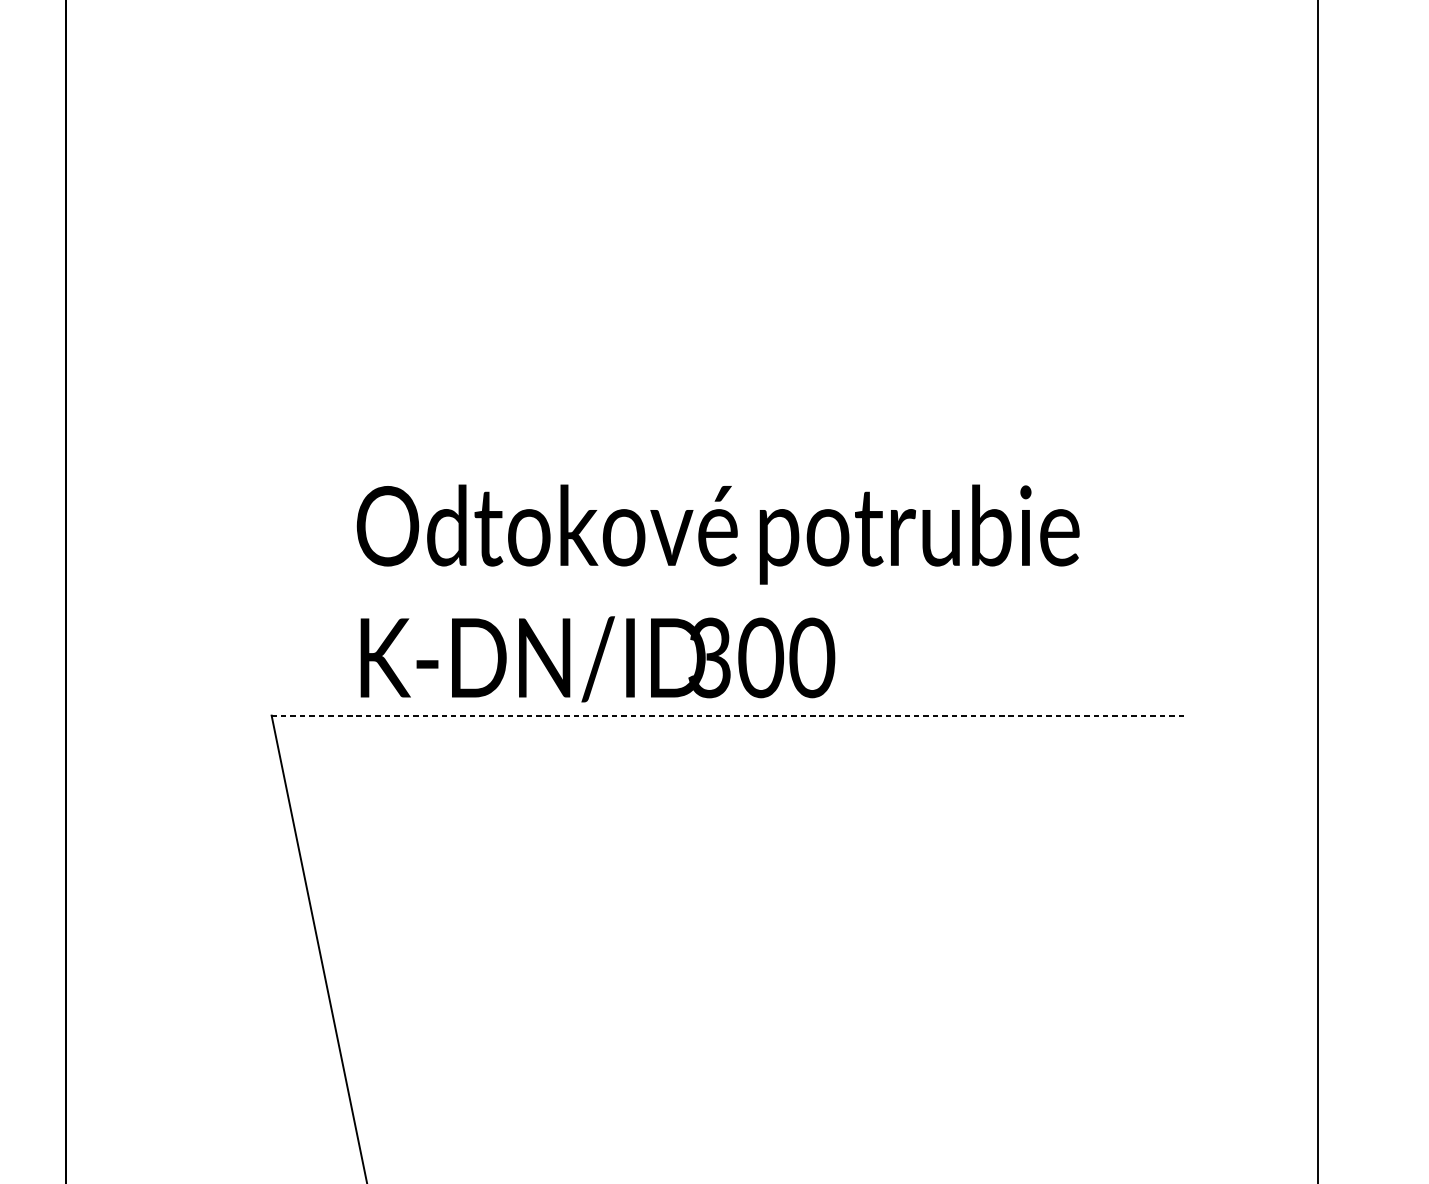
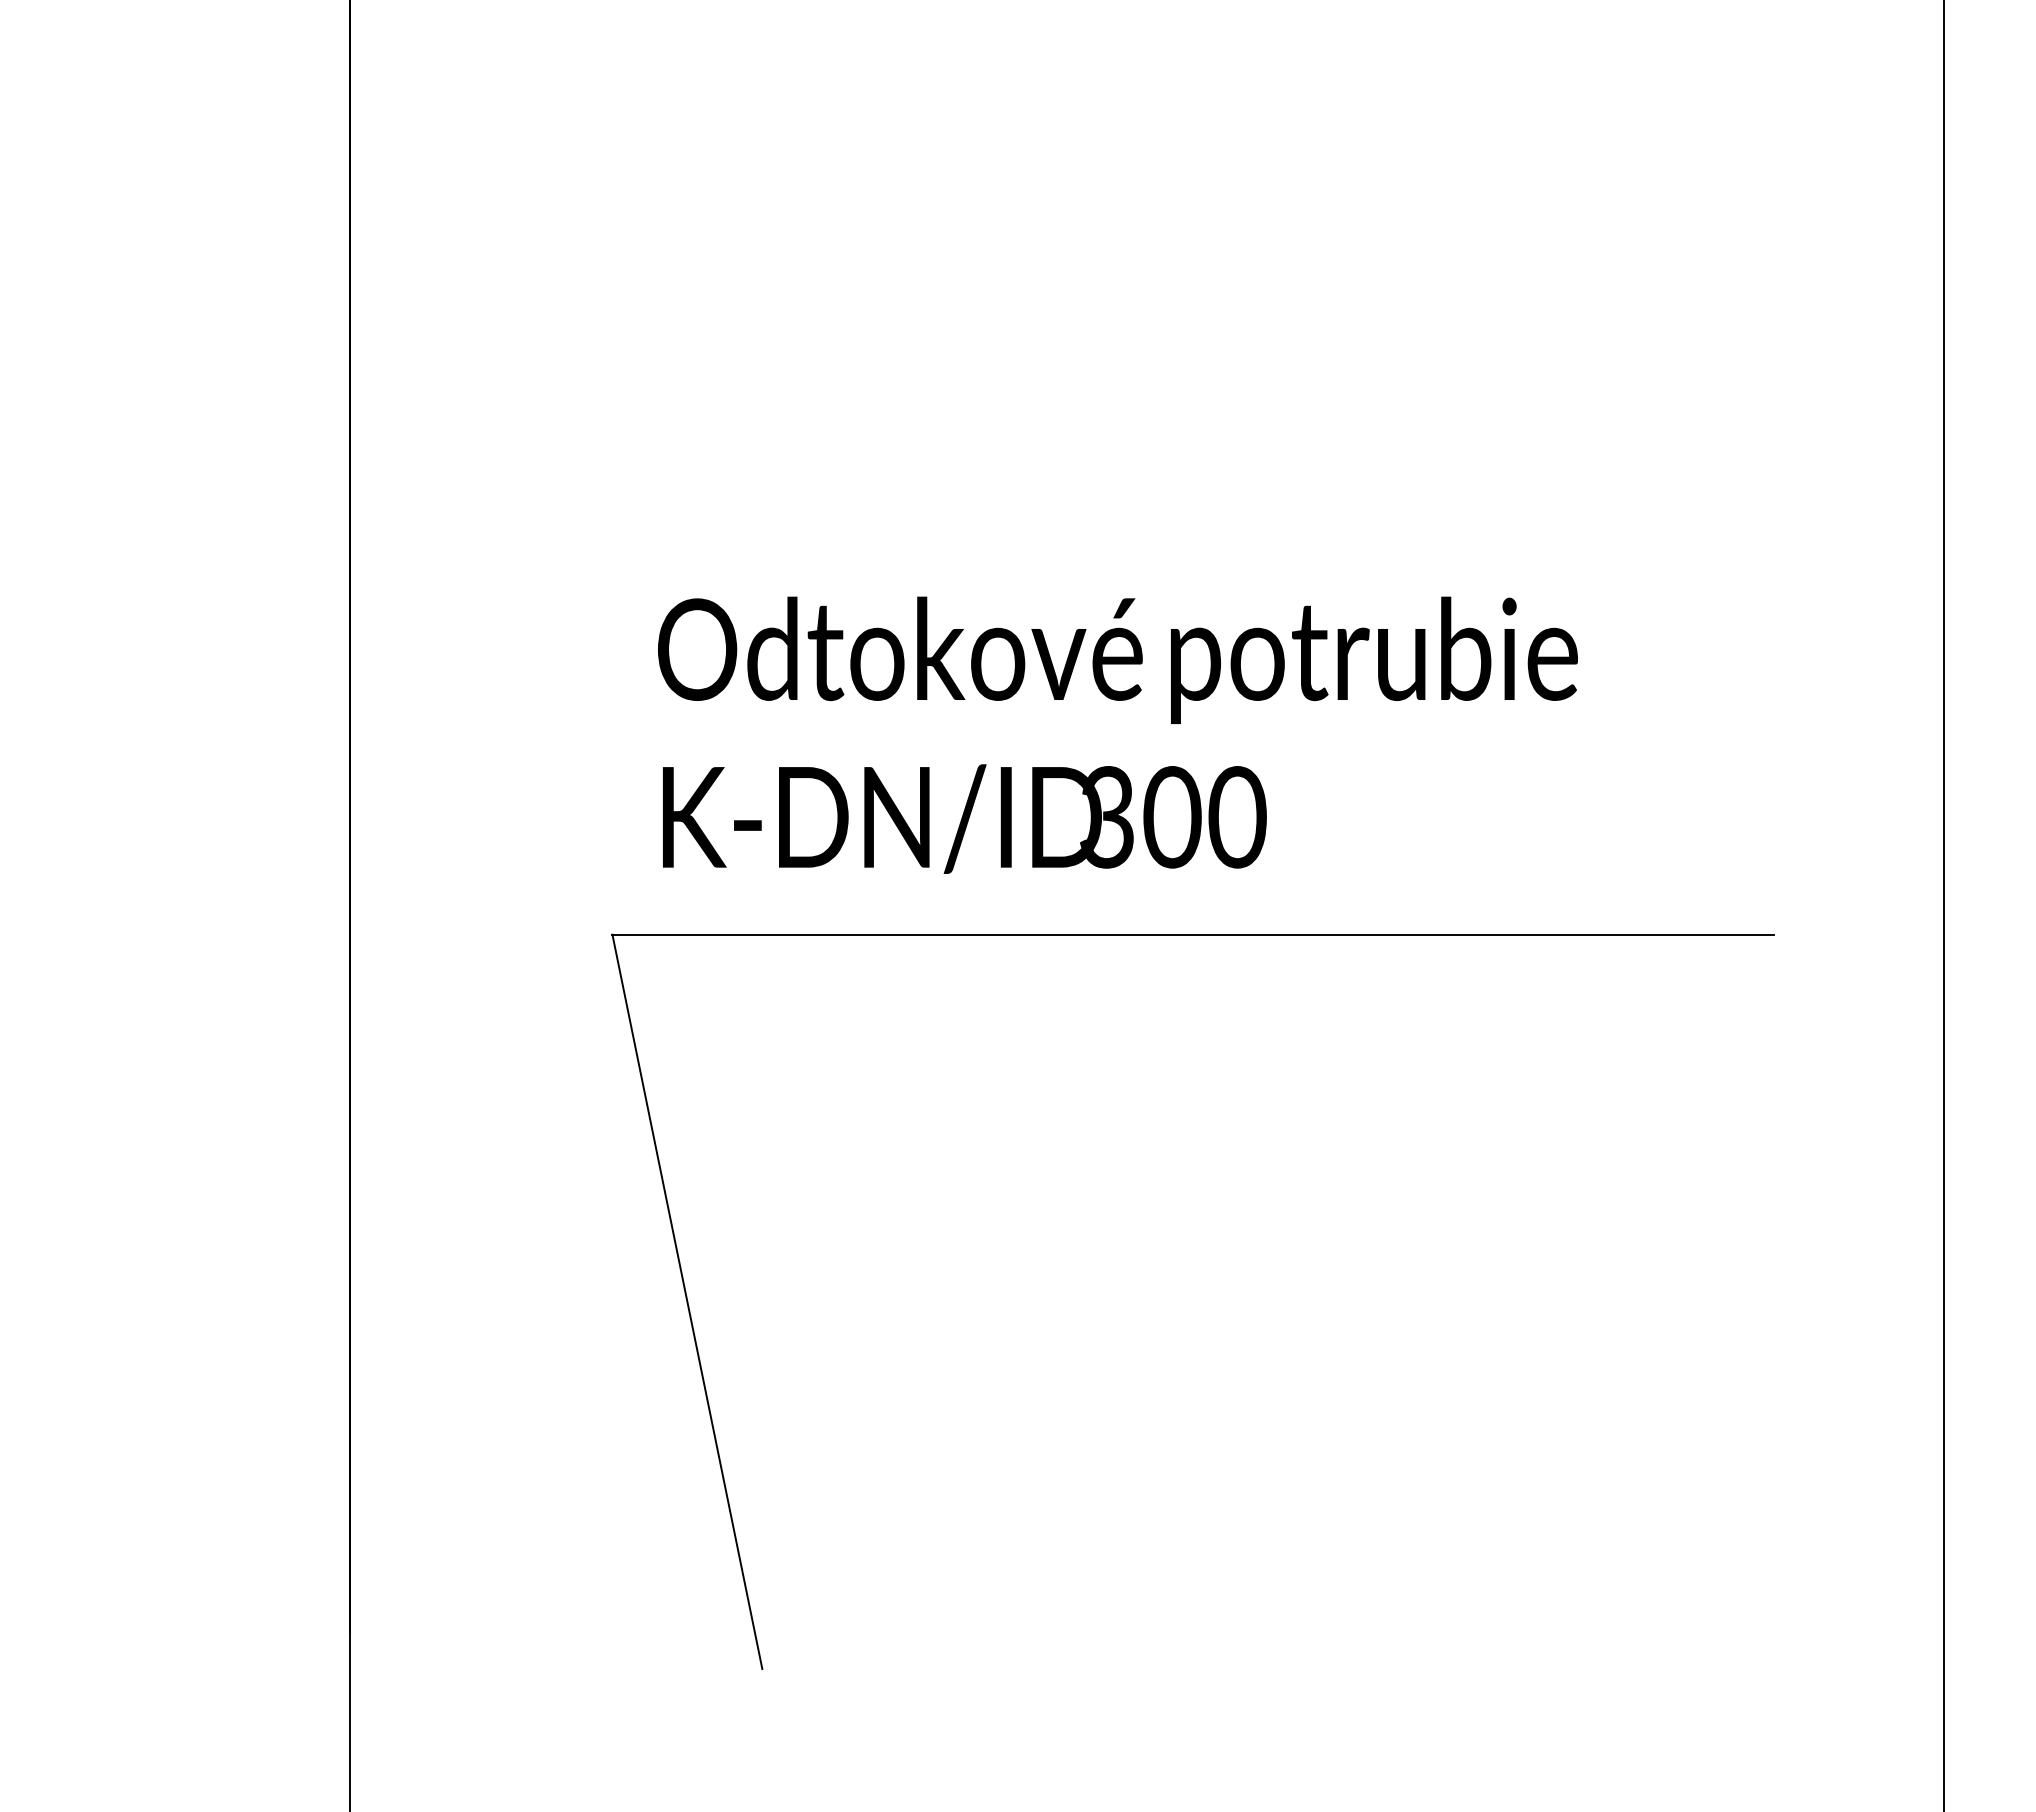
text: (717, 592) -> (1117, 734), moved
line: (728, 715) -> (1193, 934), dashed -> solid

